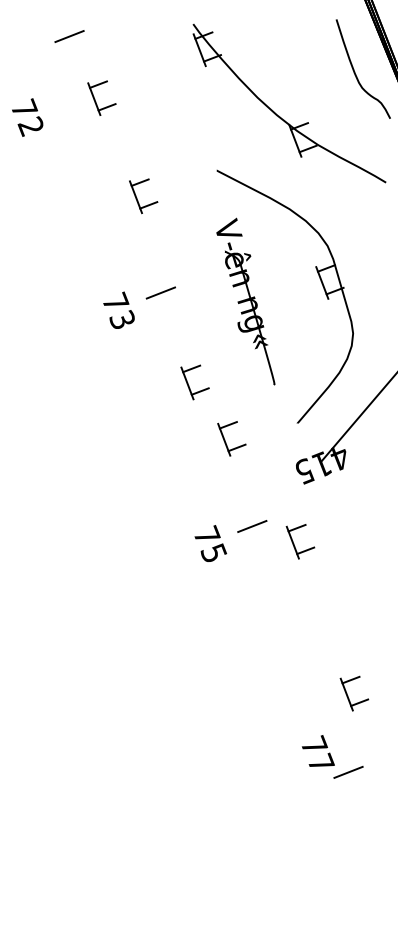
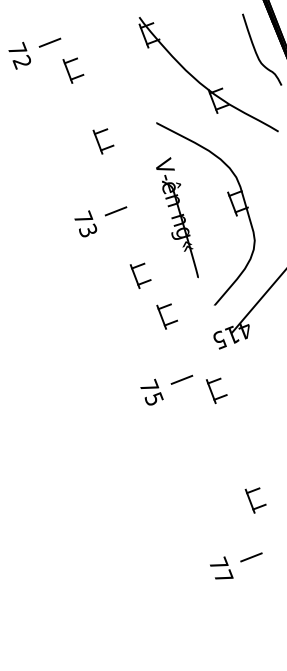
line: (69, 36) -> (50, 42), moved
text: (27, 117) -> (19, 55), moved
text: (318, 750) -> (221, 567), moved

